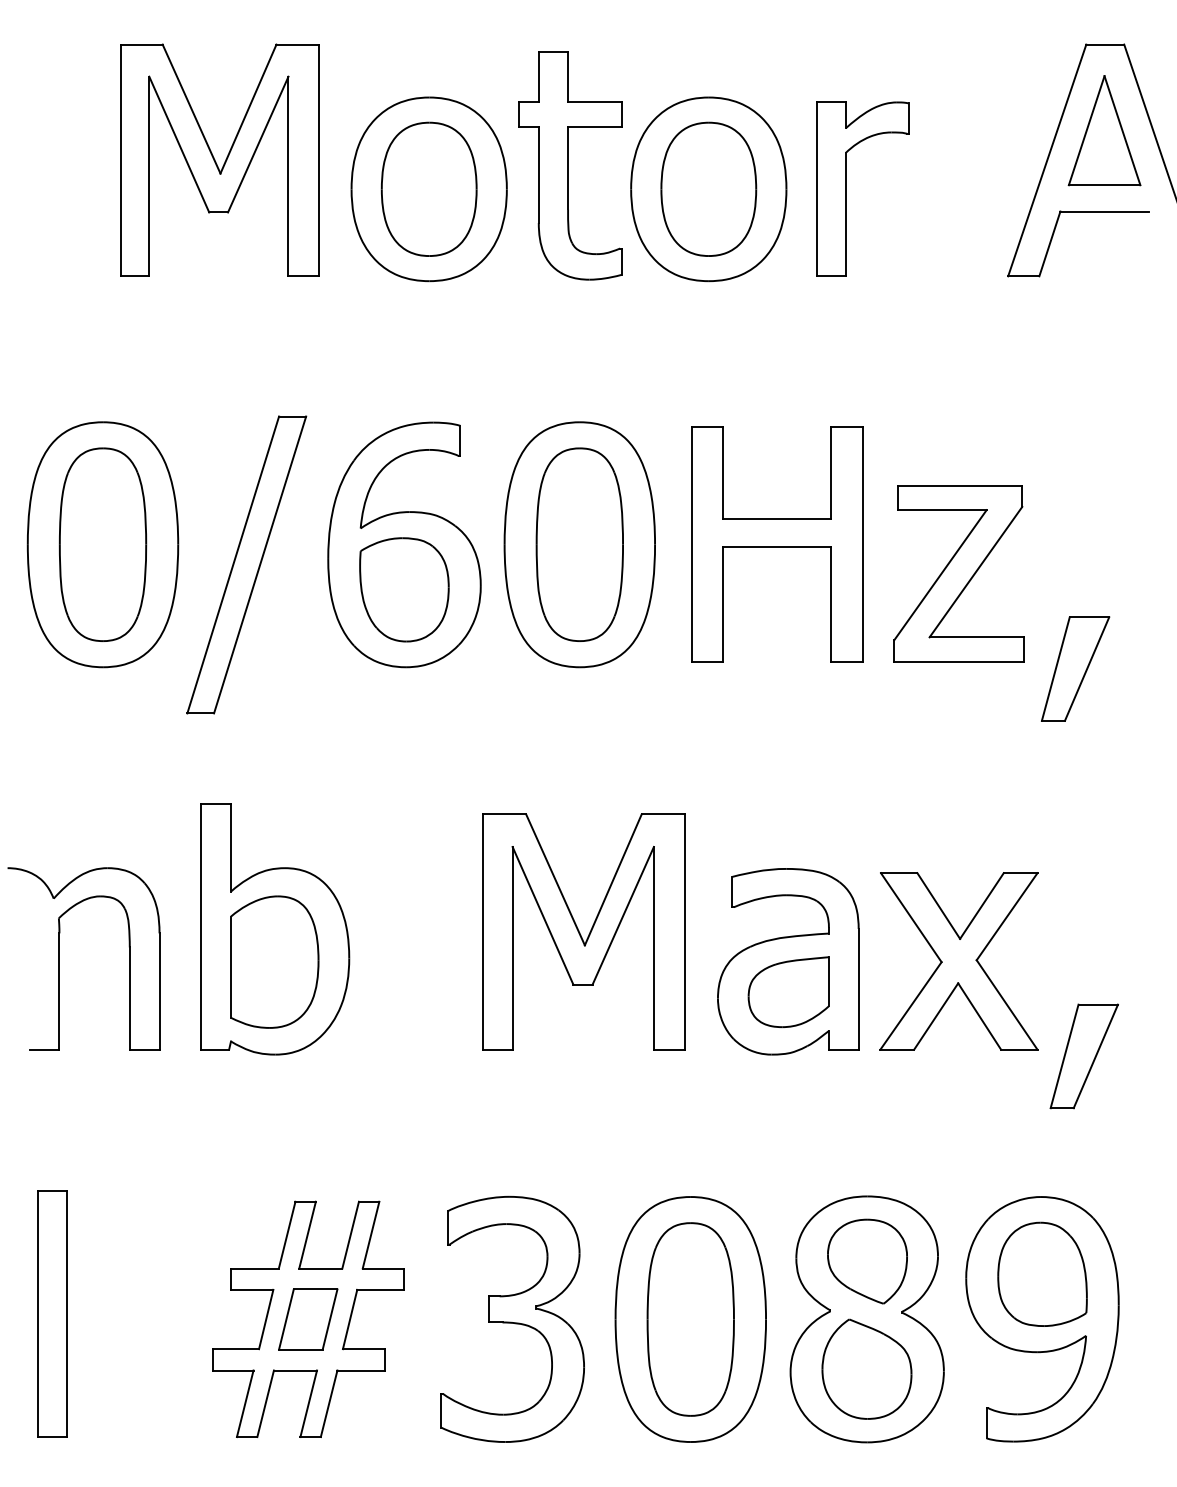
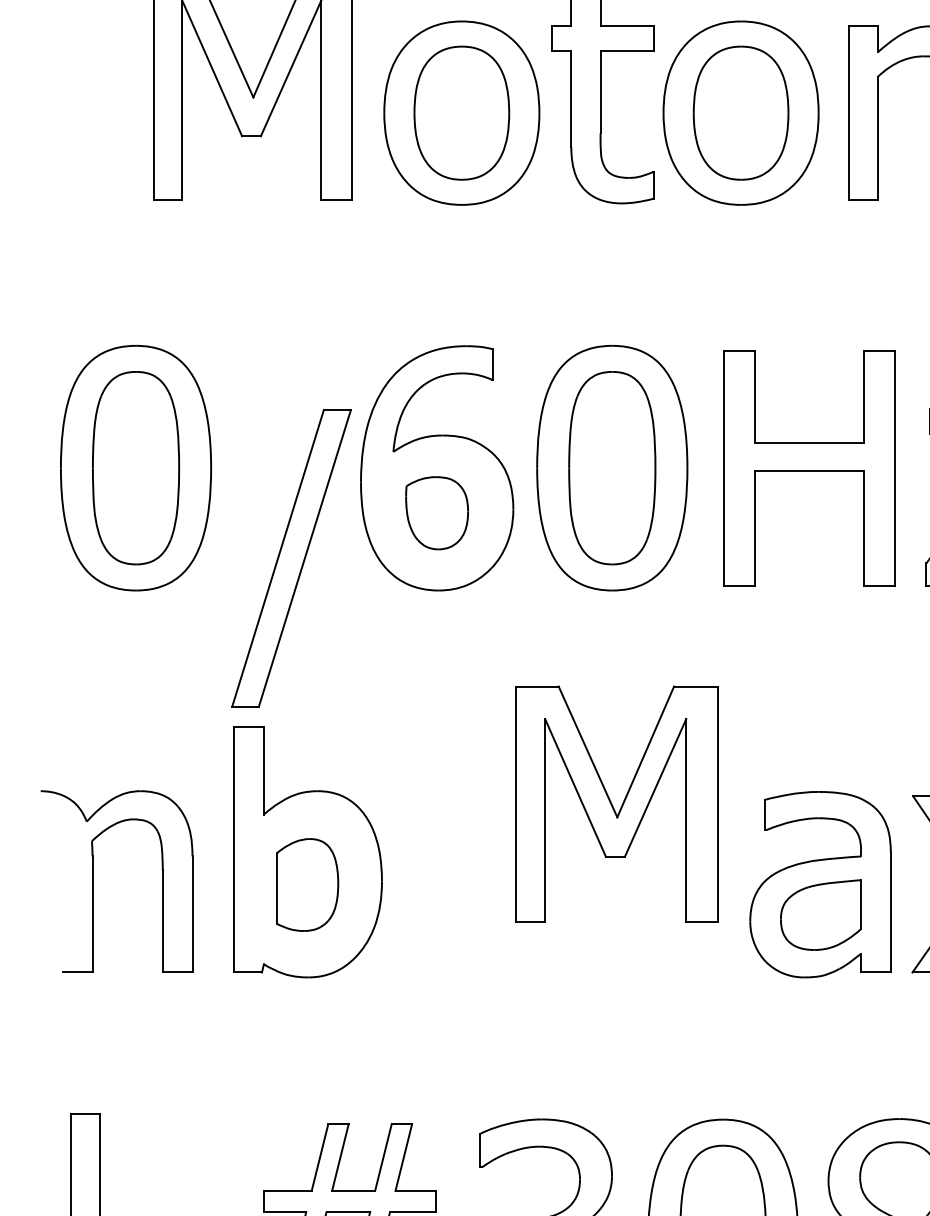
part: (246, 564) -> (291, 557), moved
part: (404, 589) -> (437, 512), size x0.7
part: (583, 931) -> (615, 803), moved
part: (274, 961) -> (307, 884), size x0.7

